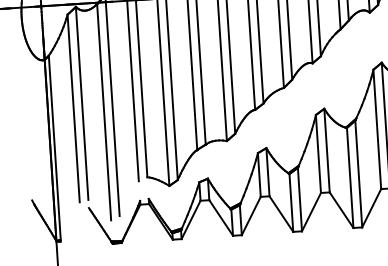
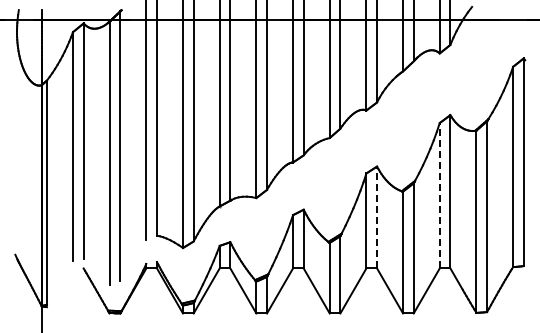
line: (377, 129) -> (439, 195), solid -> dashed
line: (327, 150) -> (377, 217), solid -> dashed

